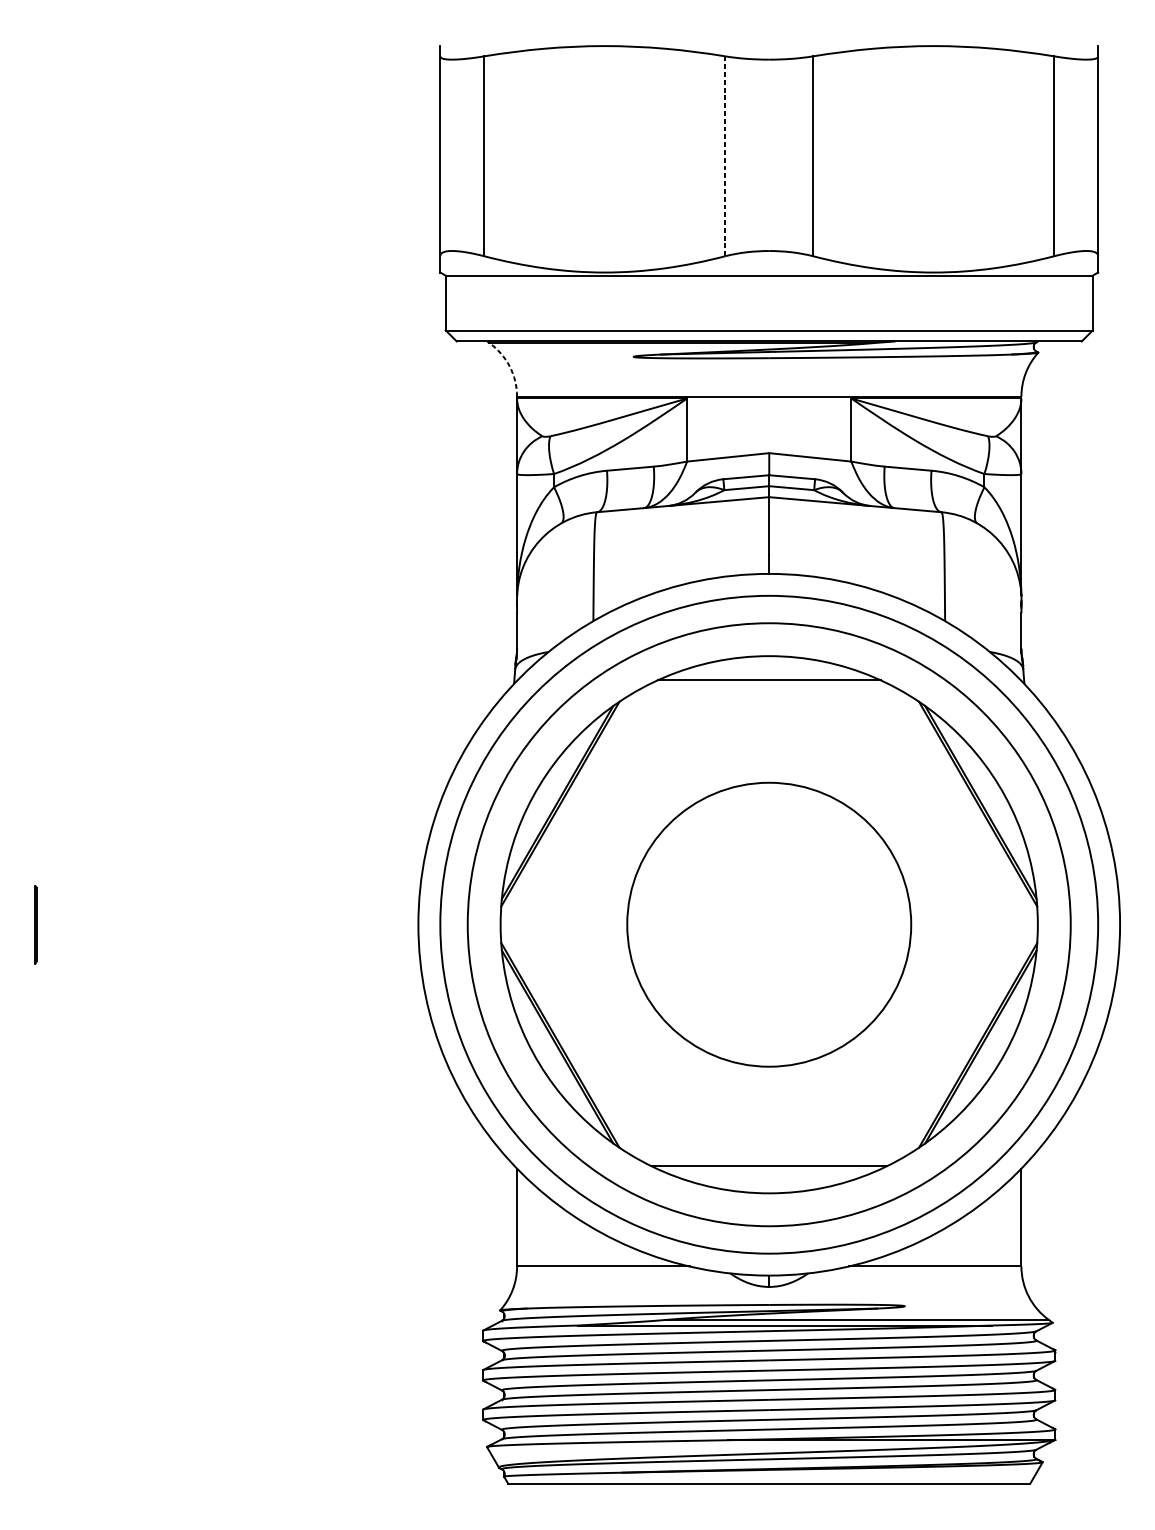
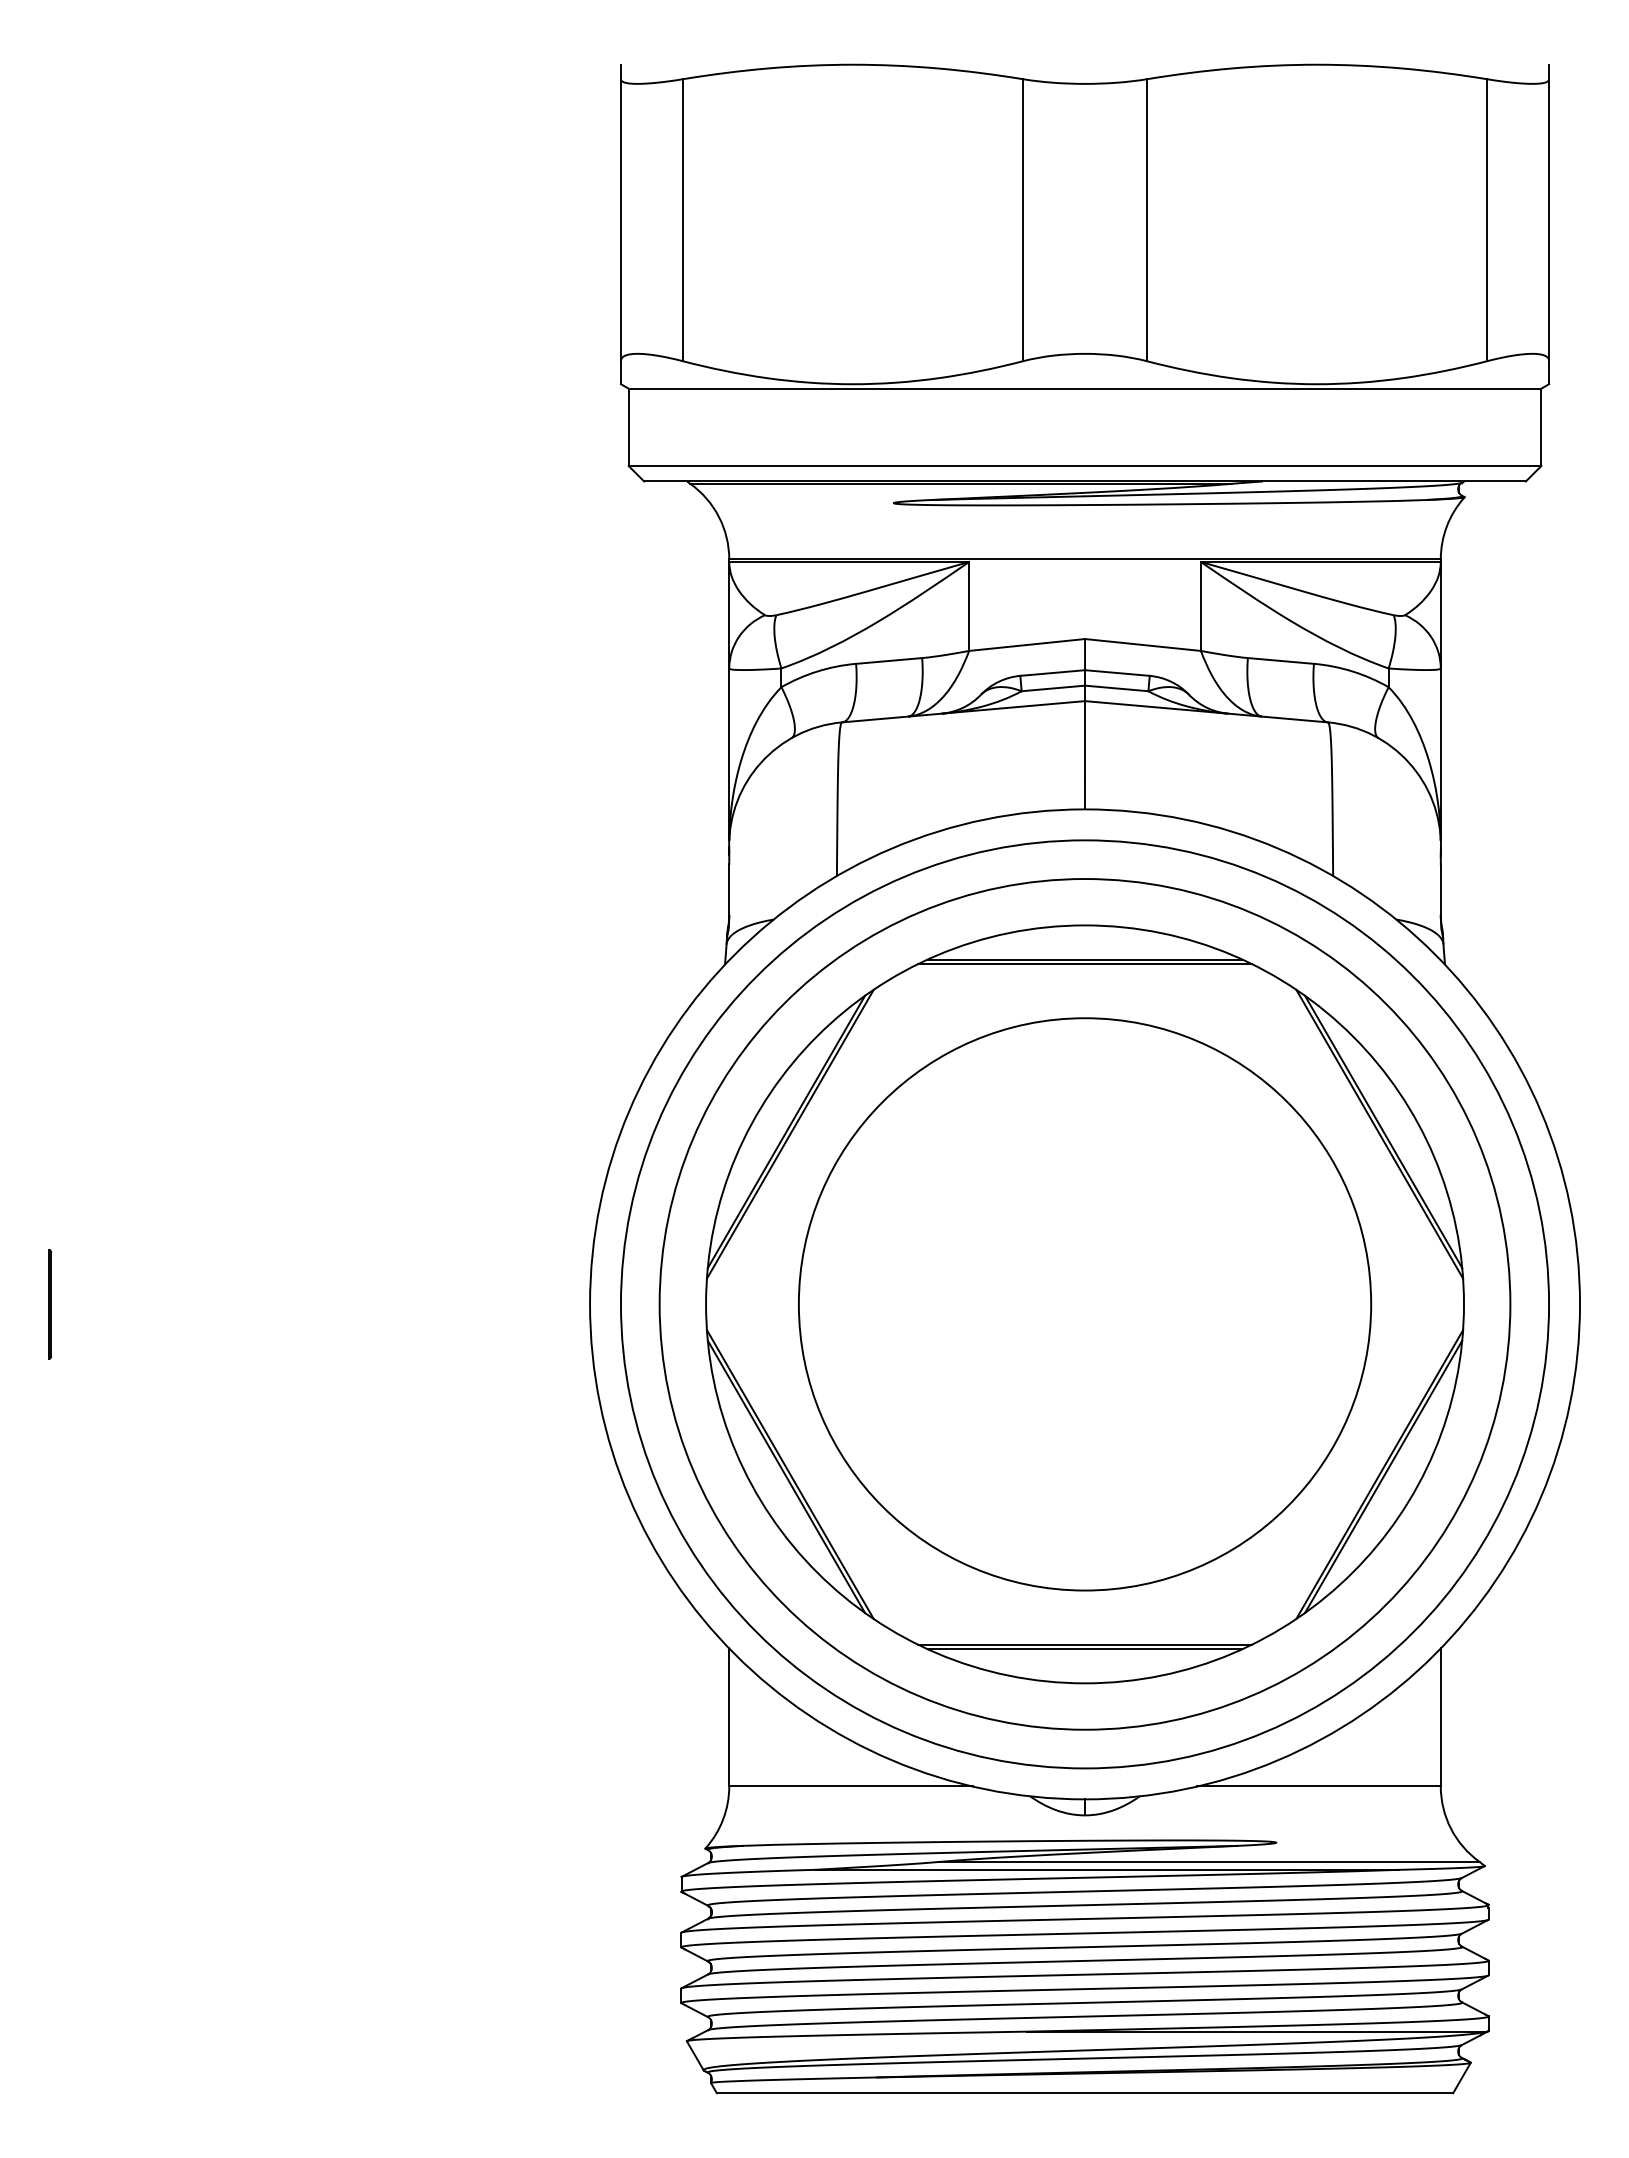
line: (725, 156) -> (1023, 220), dashed -> solid
arc: (509, 366) -> (718, 516), dashed -> solid
line: (768, 683) -> (1084, 964), added
circle: (768, 924) -> (1084, 1304), size x1.43
line: (768, 1169) -> (1084, 1649), added

